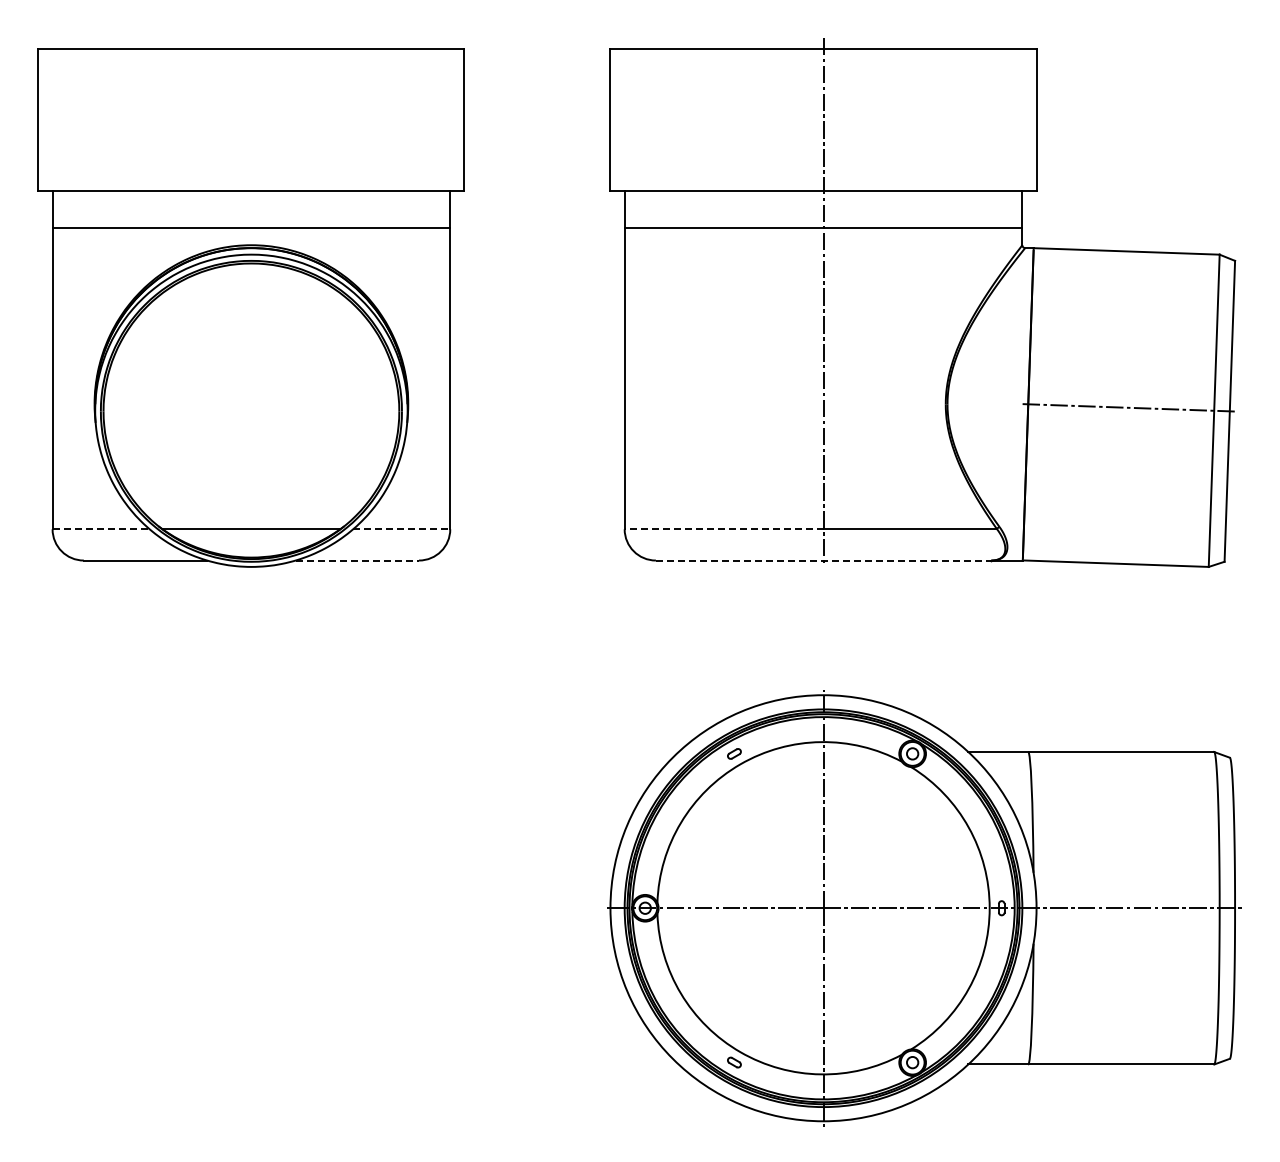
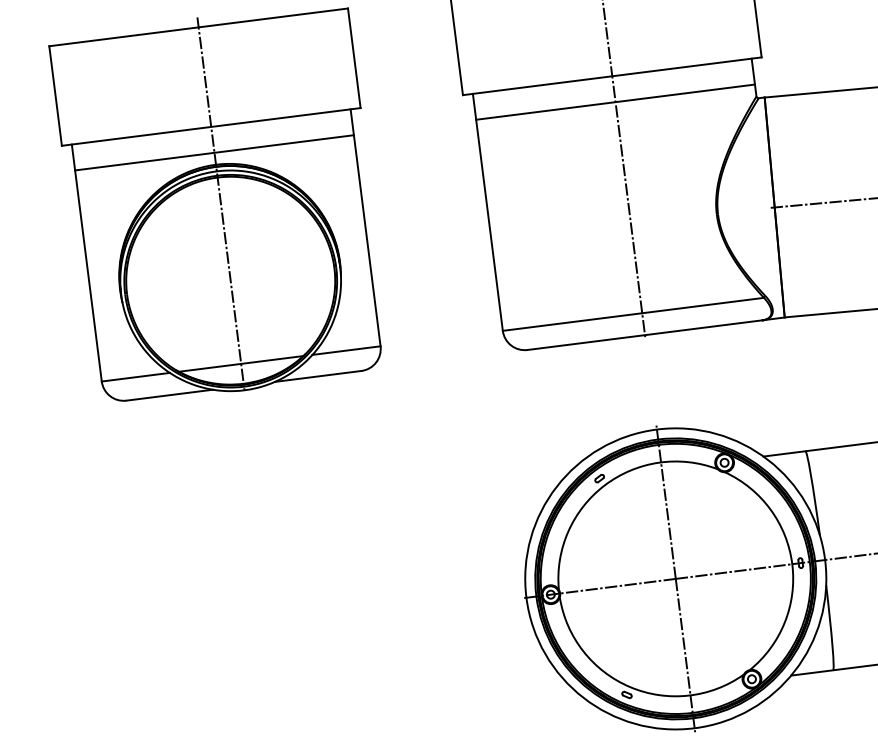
line: (251, 300) -> (220, 203), added
line: (101, 529) -> (136, 377), dashed -> solid
line: (401, 529) -> (346, 350), dashed -> solid
line: (723, 529) -> (572, 322), dashed -> solid
line: (357, 560) -> (318, 376), dashed -> solid
line: (823, 560) -> (644, 335), dashed -> solid

